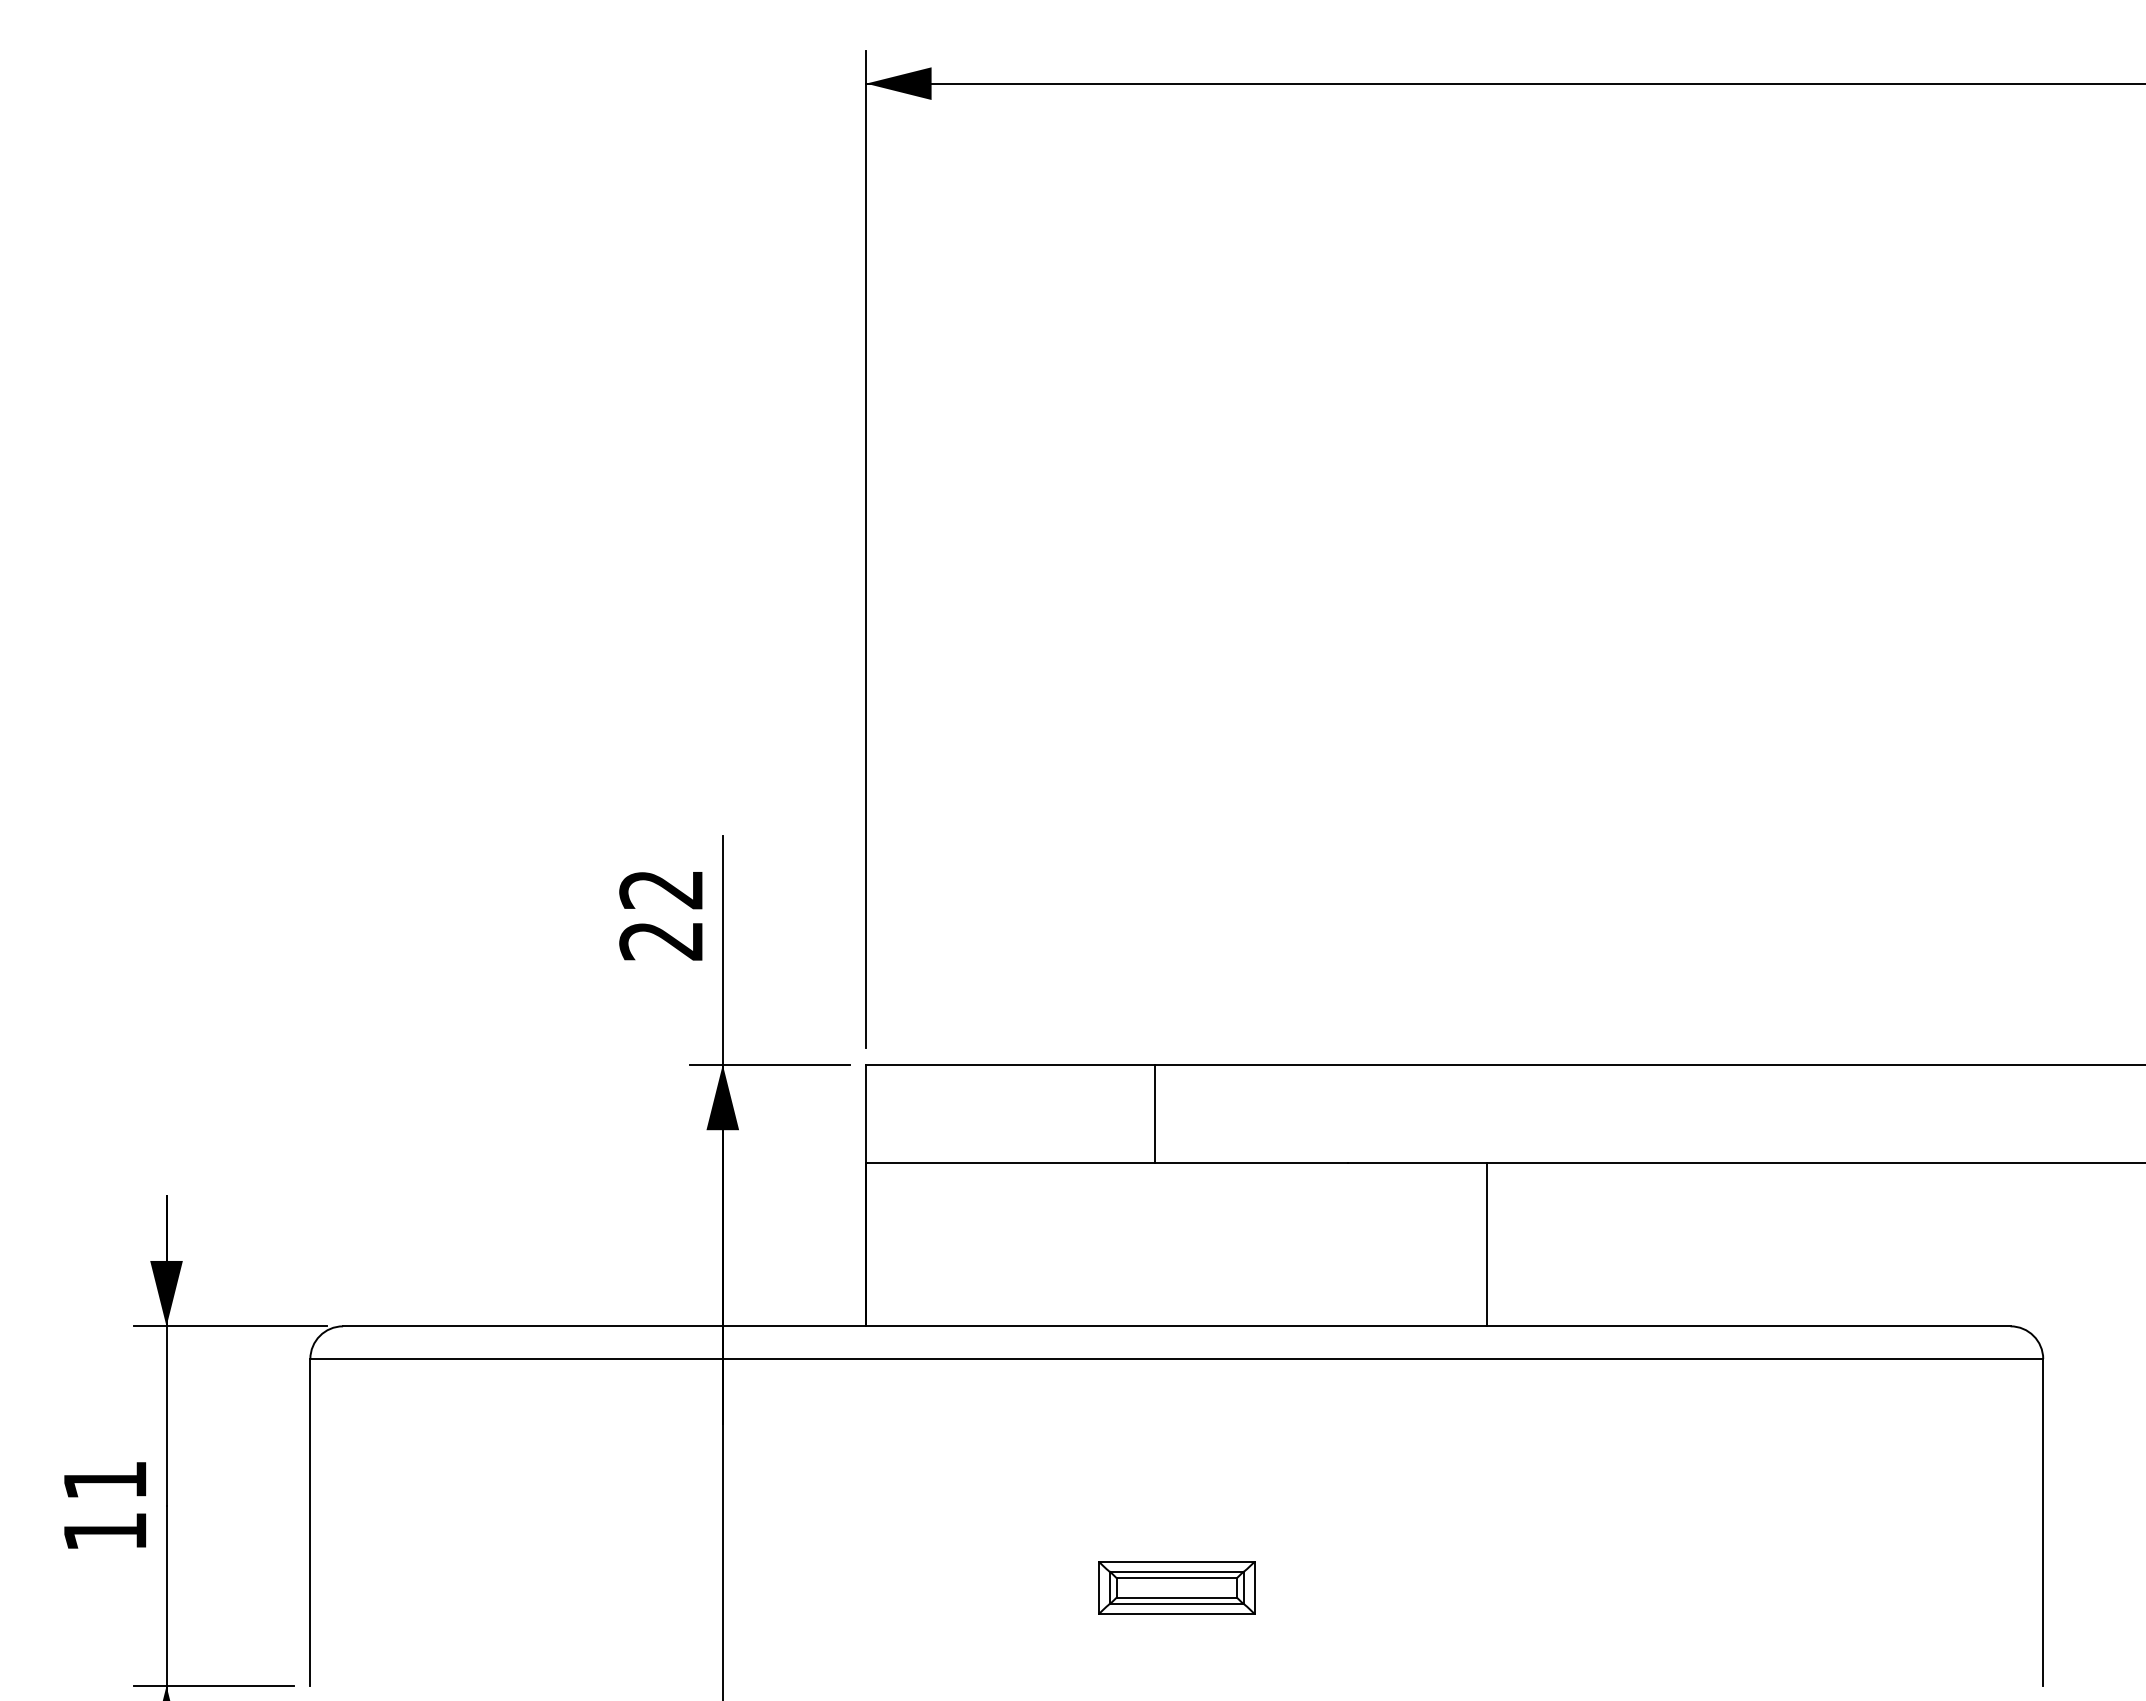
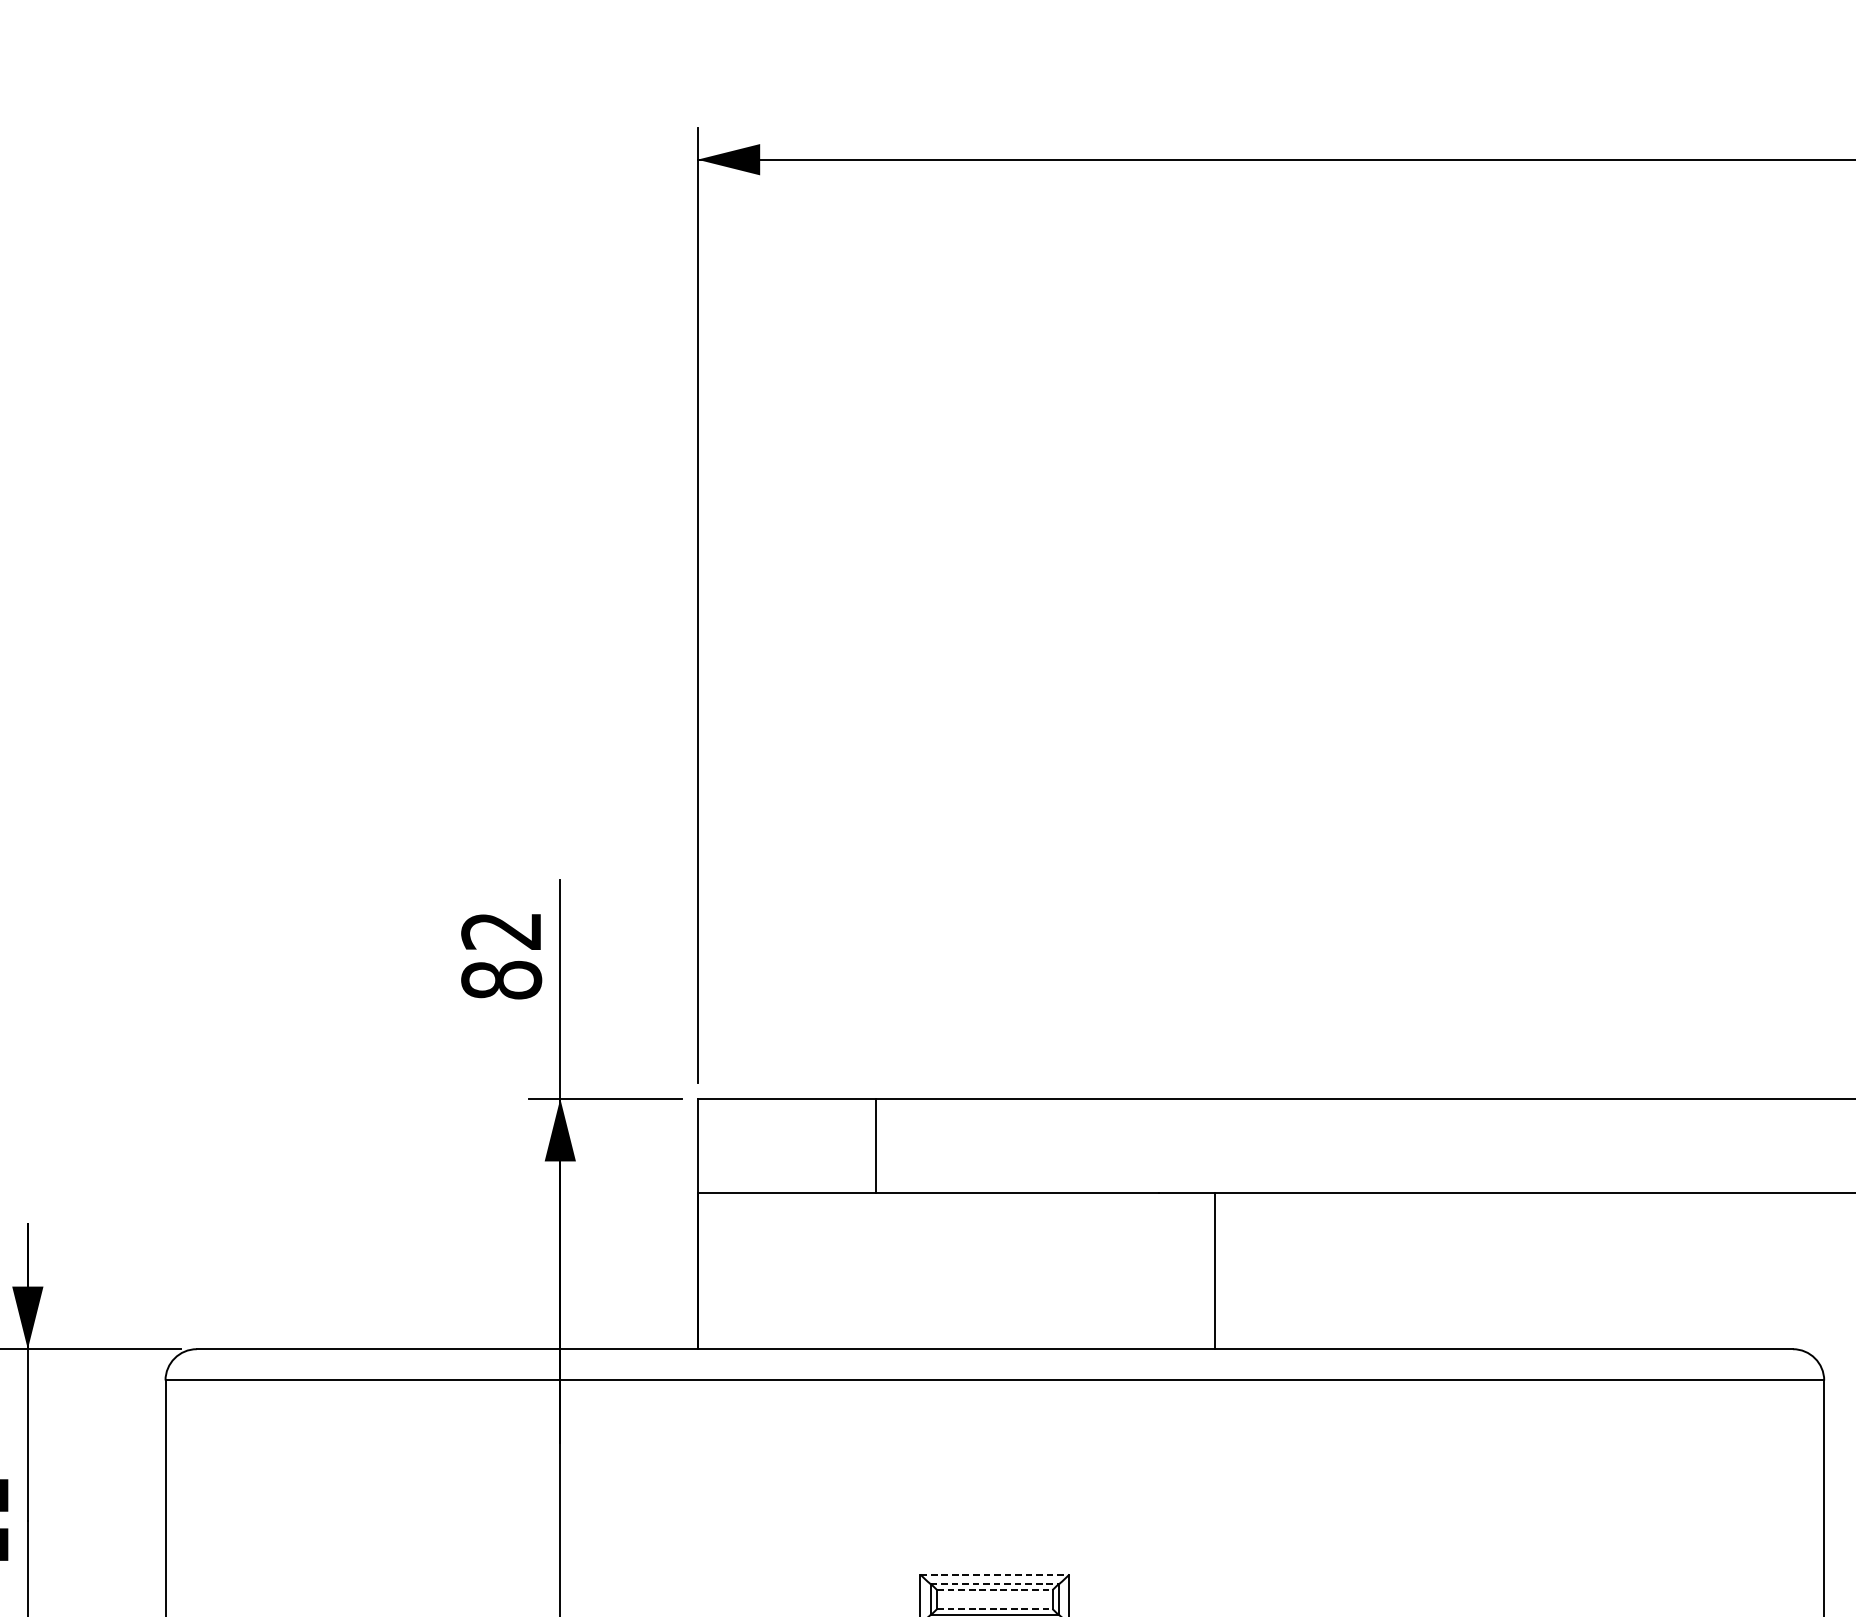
text: (661, 940) -> (501, 979), 22 -> 82
line: (1154, 1113) -> (875, 1145), moved
line: (1487, 1244) -> (1214, 1270), moved
line: (1176, 1561) -> (994, 1574), solid -> dashed
line: (1177, 1571) -> (995, 1583), solid -> dashed
line: (1177, 1578) -> (995, 1590), solid -> dashed
line: (1177, 1597) -> (995, 1608), solid -> dashed

